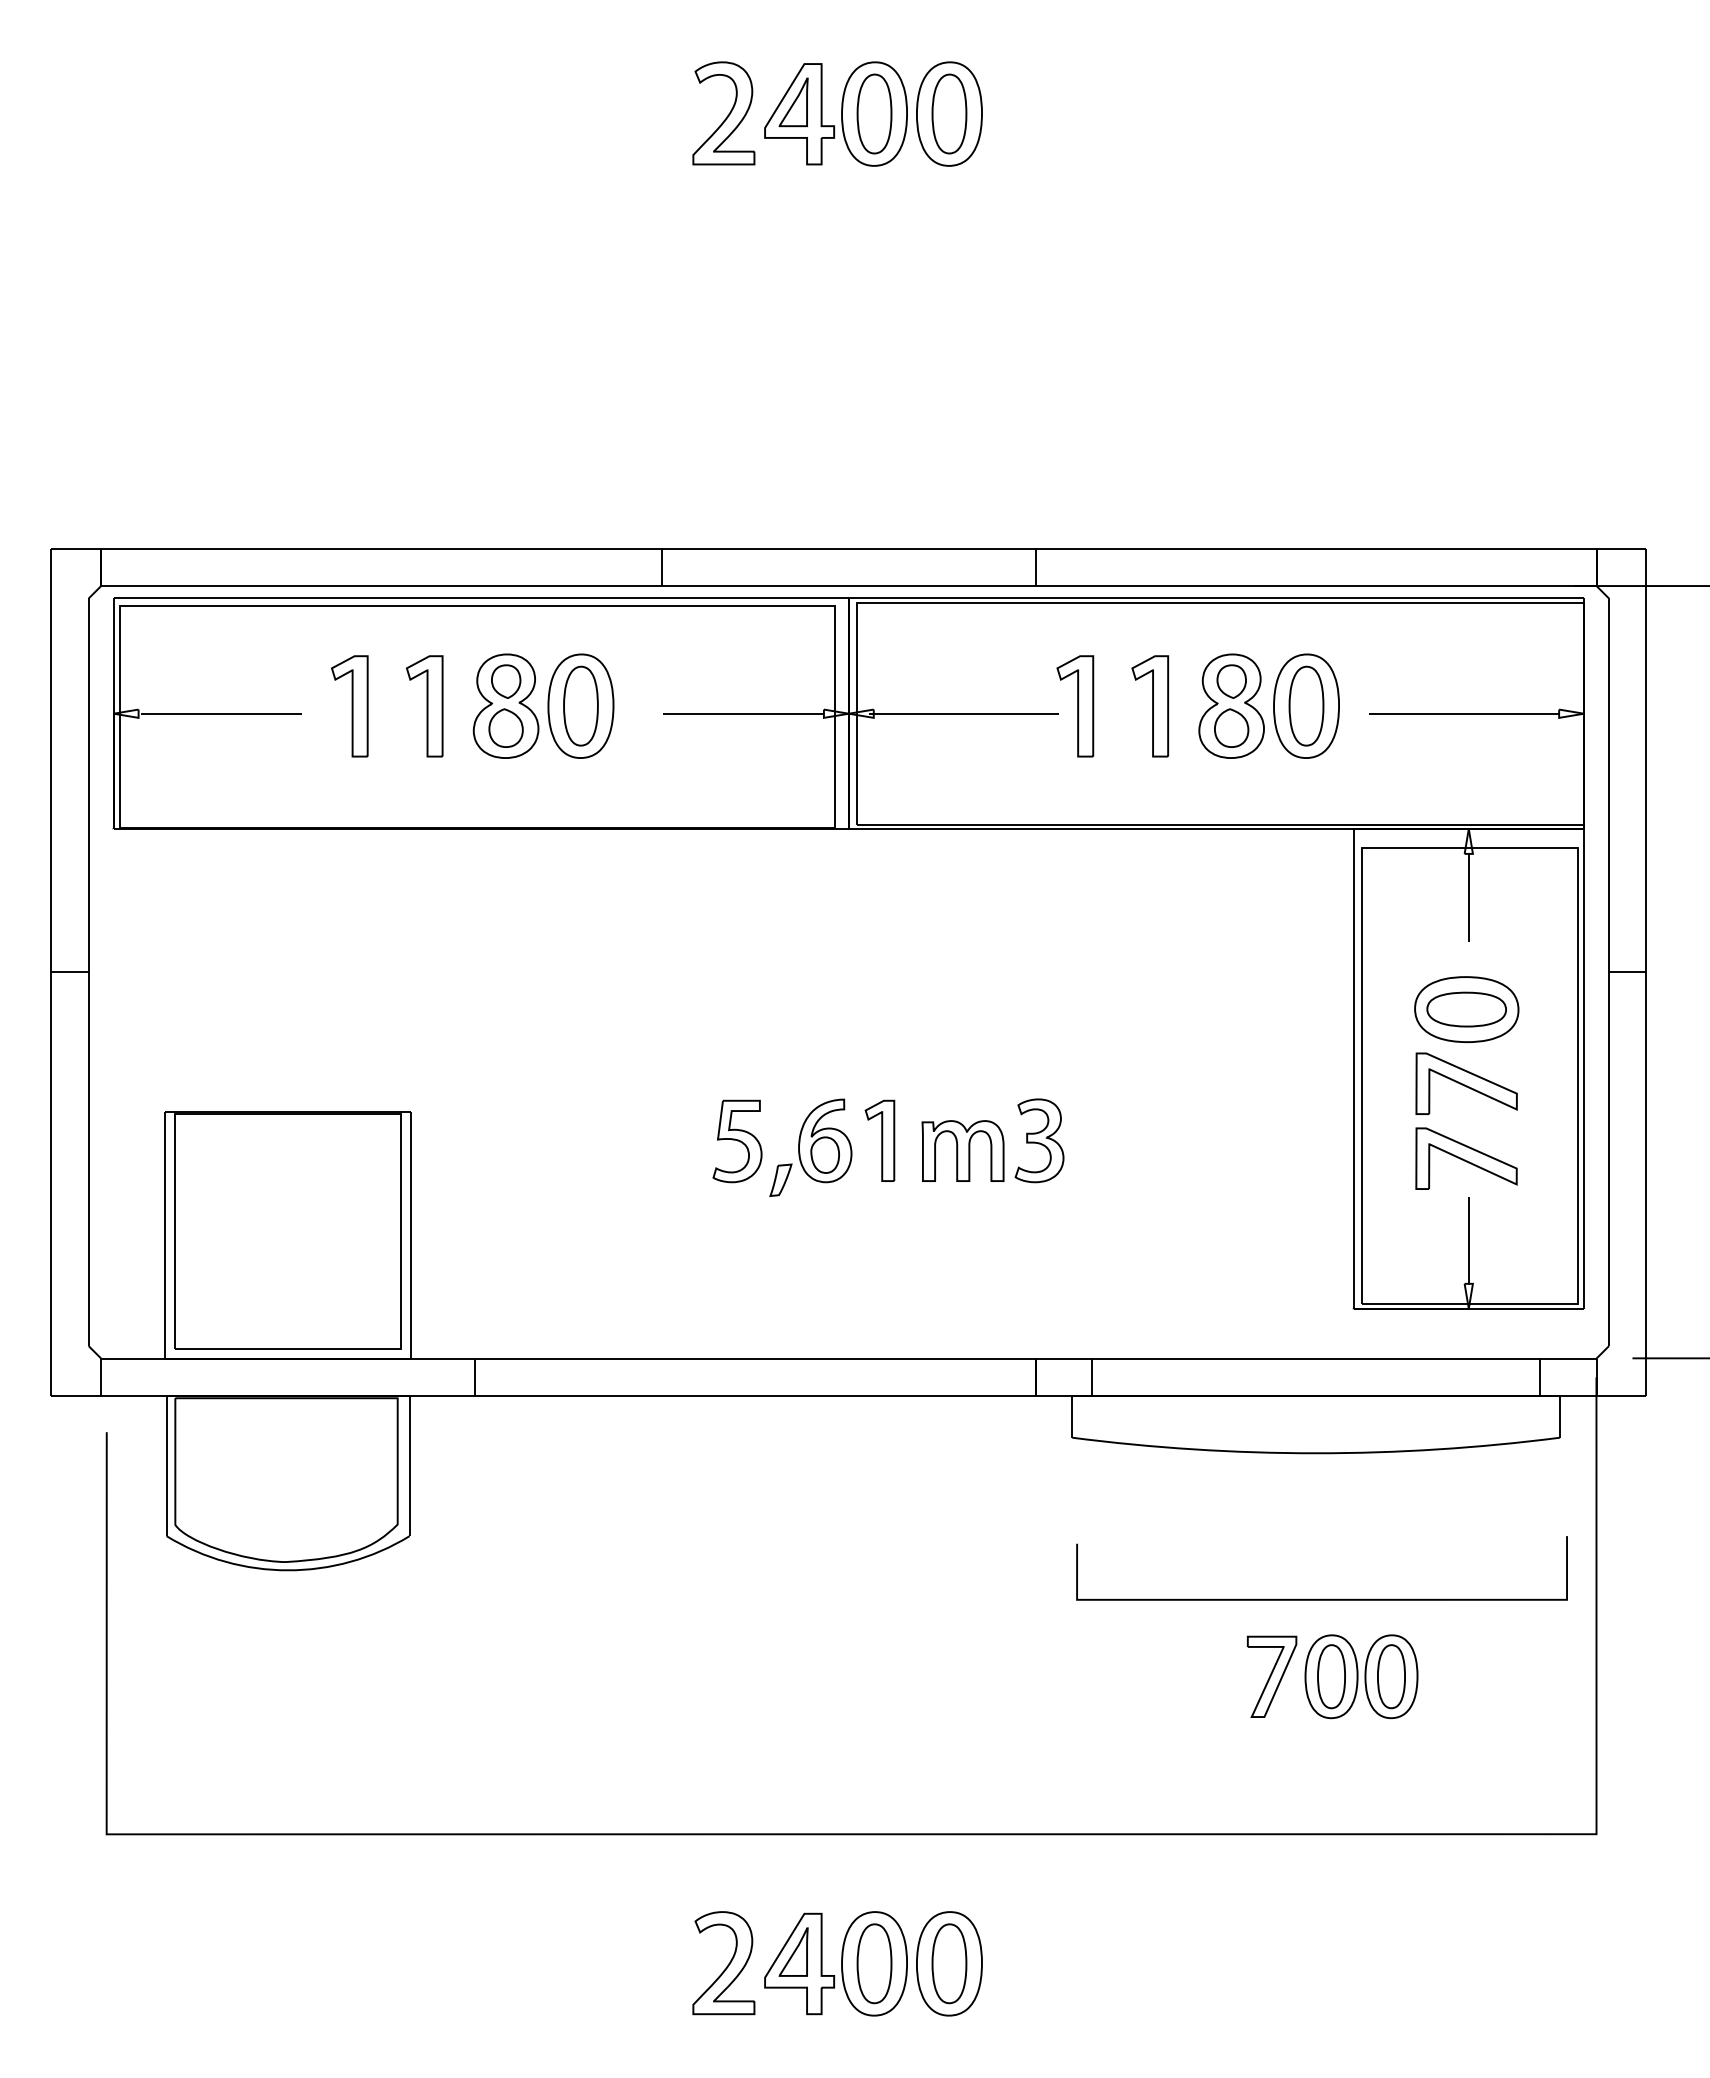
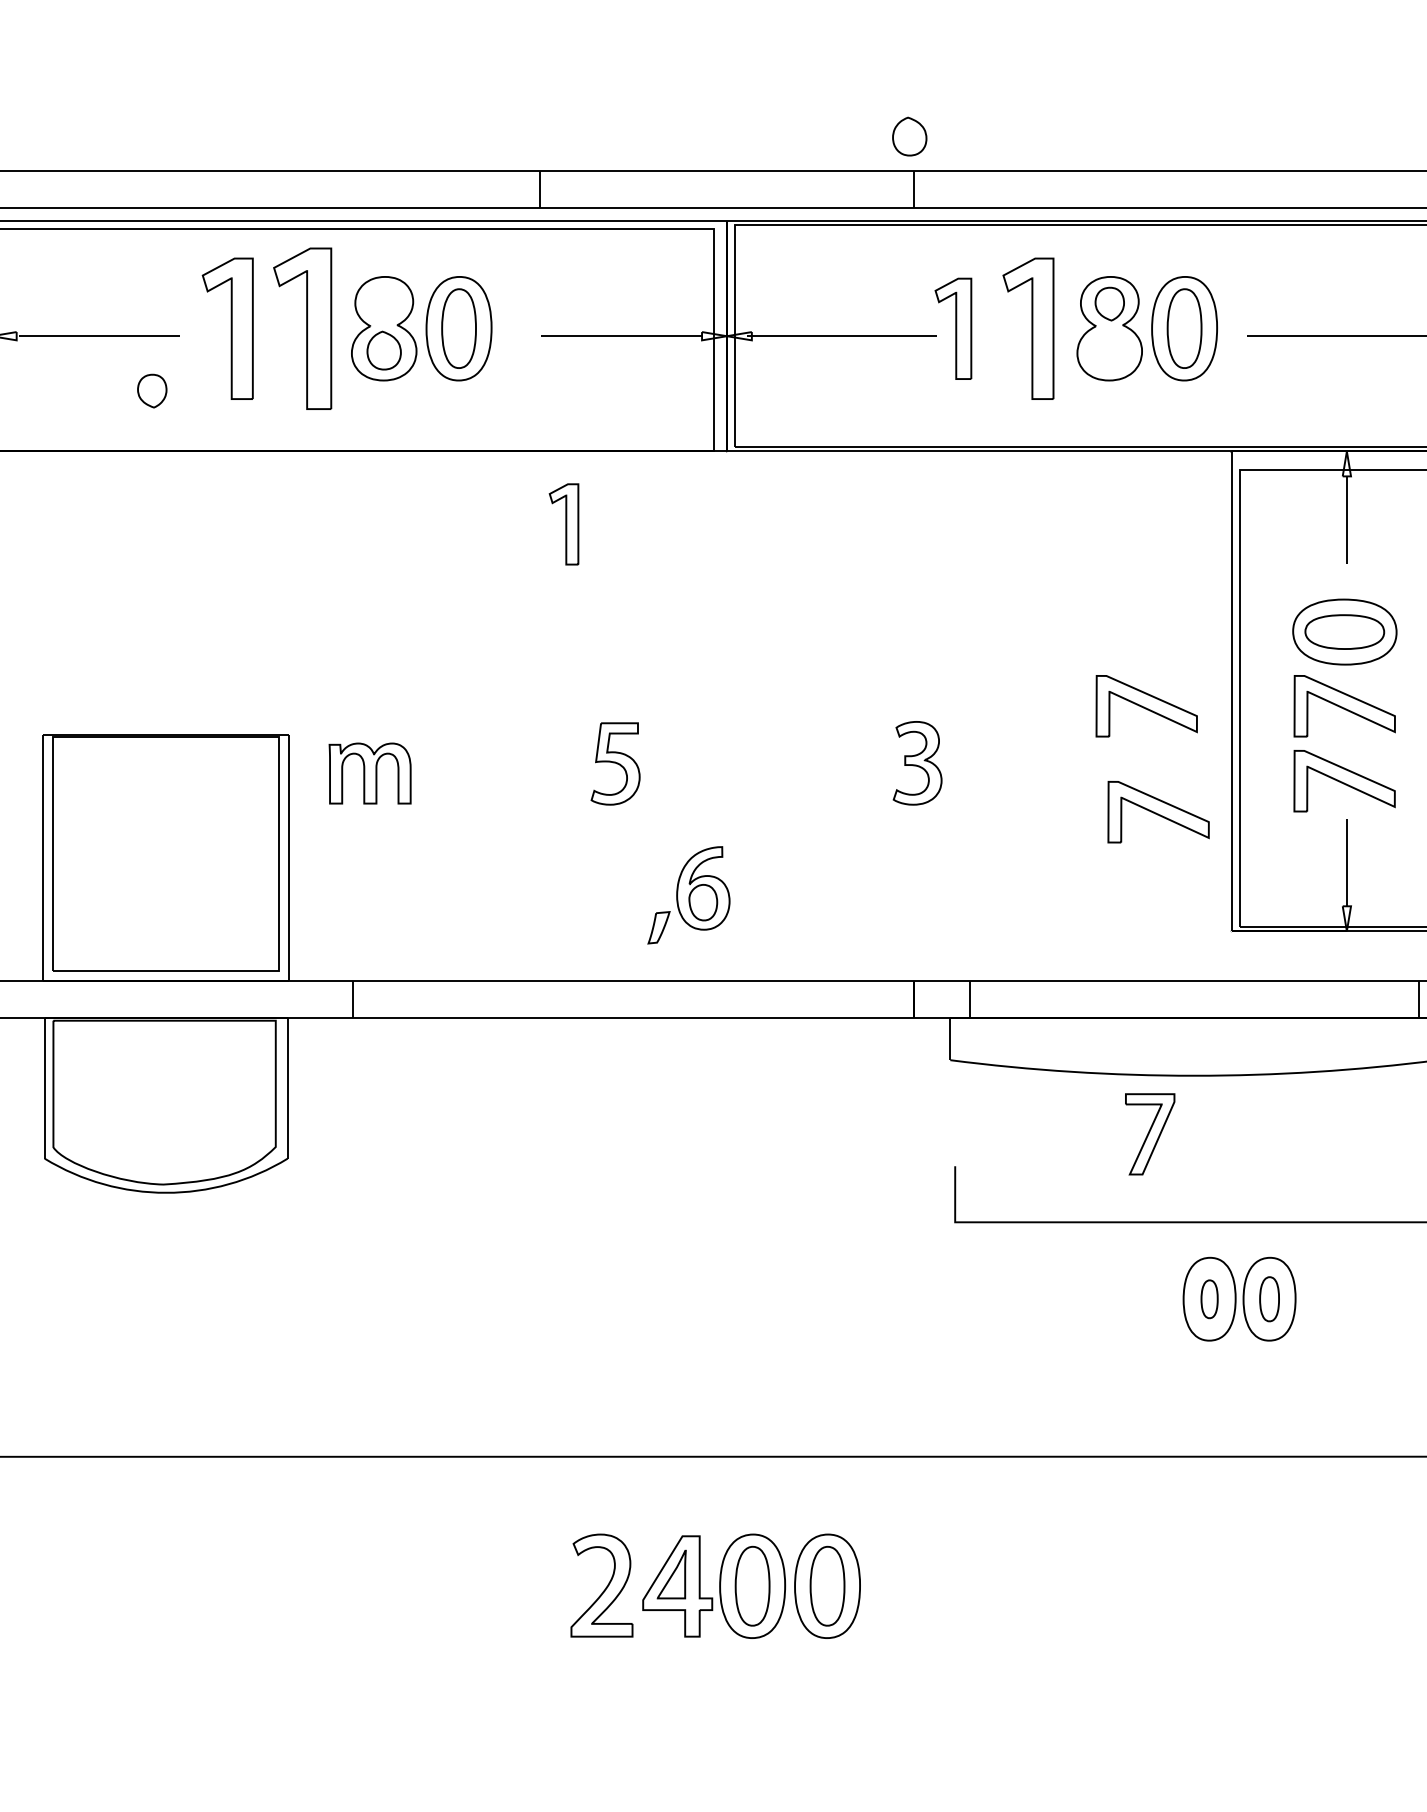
part: (506, 681) -> (152, 390), moved
part: (349, 706) -> (227, 328), size x1.4
part: (424, 706) -> (302, 328), size x1.6
part: (1149, 706) -> (1027, 328), size x1.4
part: (1231, 727) -> (909, 135), moved
part: (1268, 1083) -> (1146, 705), added
part: (879, 1140) -> (563, 523), moved
part: (810, 1147) -> (688, 894), moved
part: (962, 1150) -> (369, 772), moved
part: (1280, 1189) -> (1158, 811), added
part: (1272, 1676) -> (1150, 1133), moved
part: (1331, 1676) -> (1209, 1298), size x0.6
part: (1391, 1676) -> (1269, 1298), size x0.7

